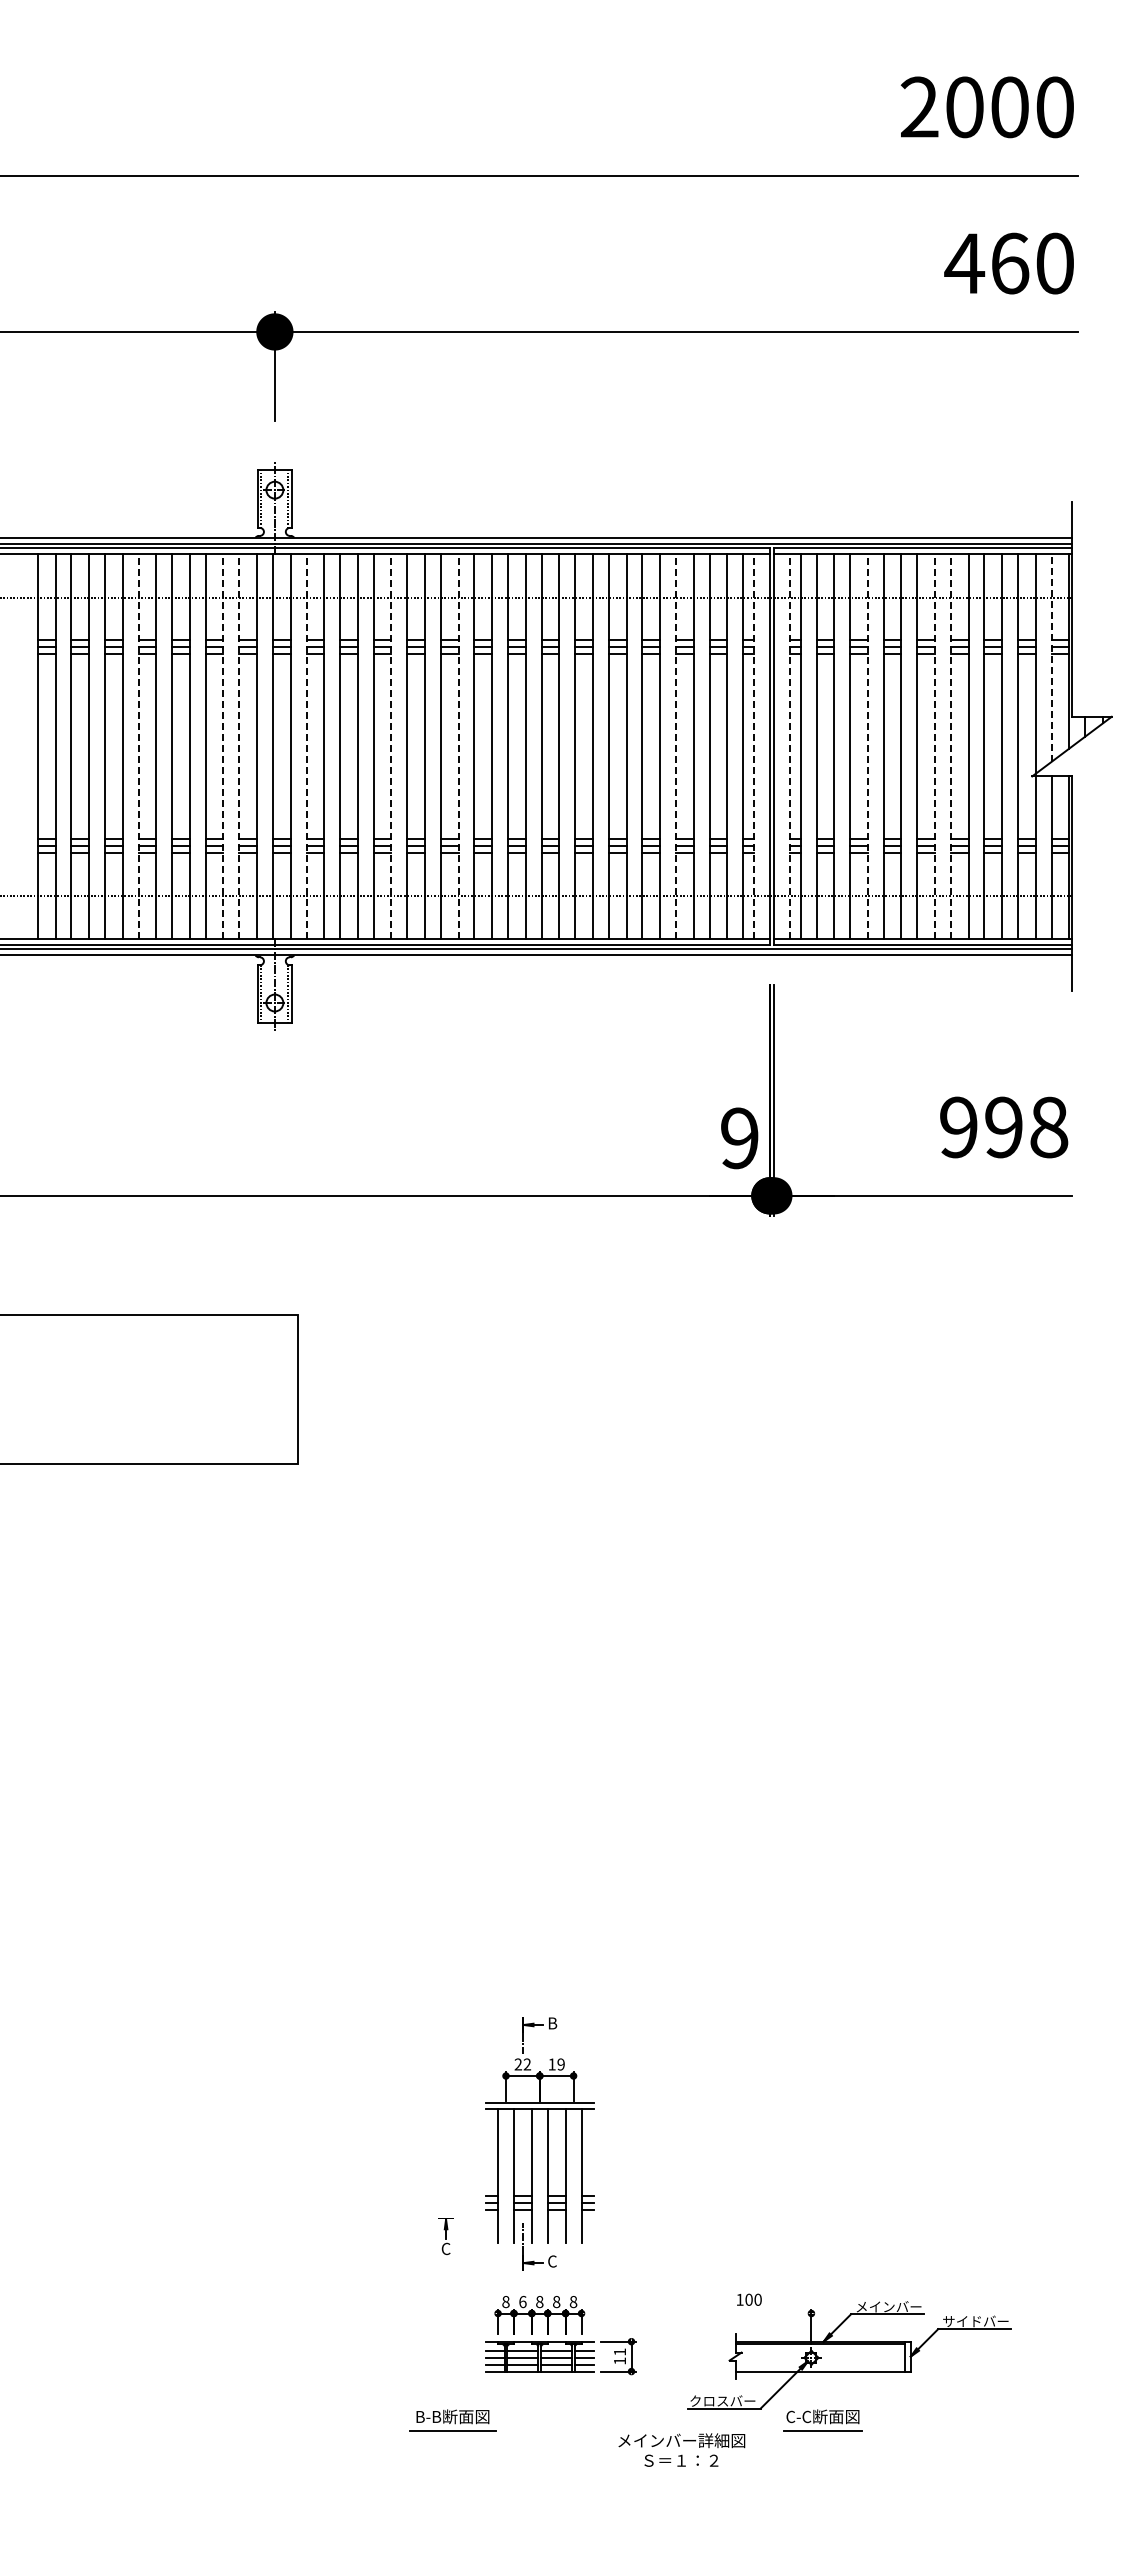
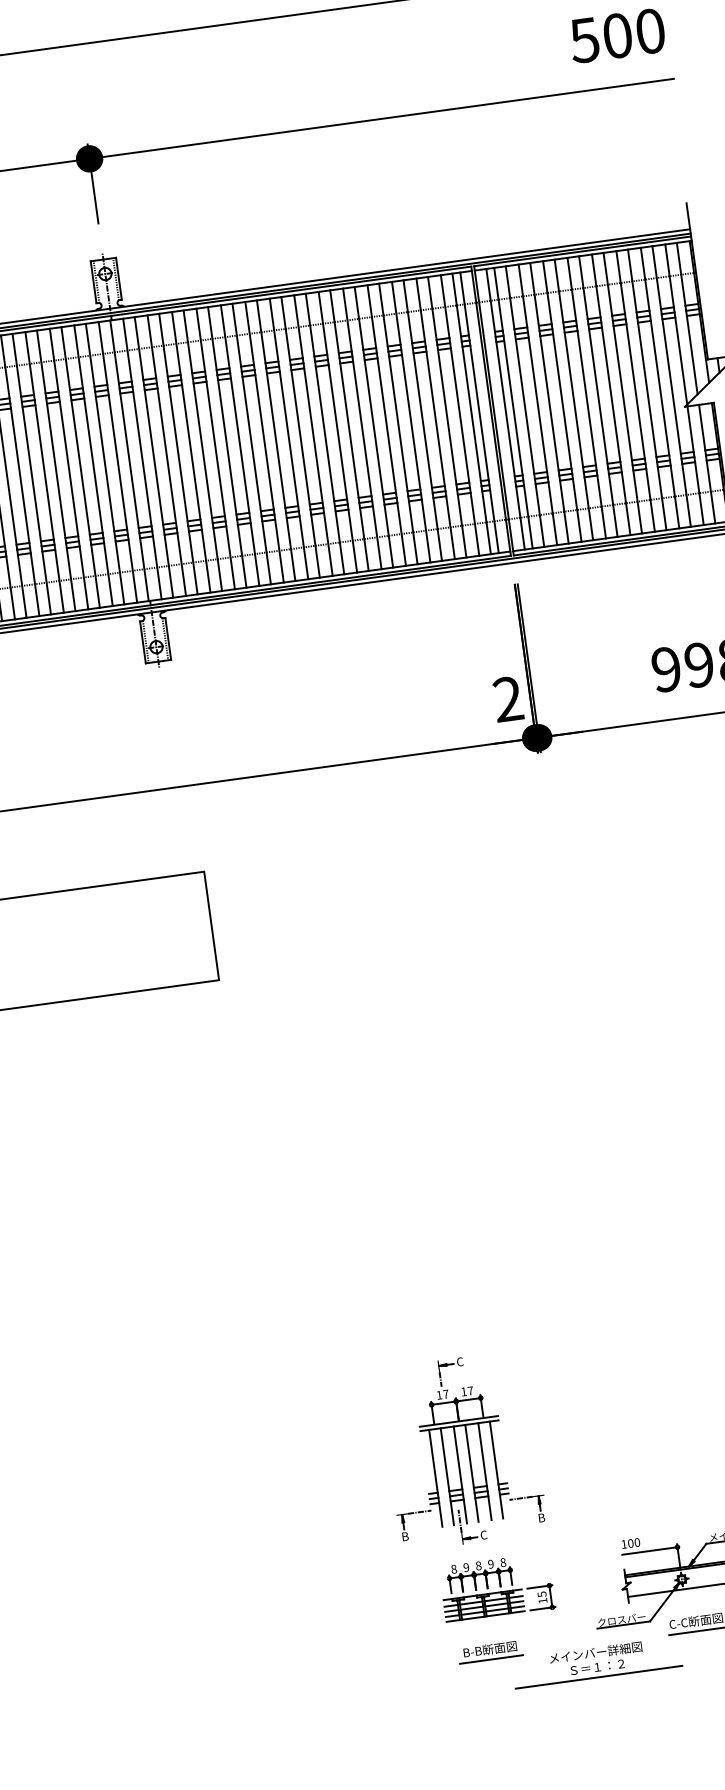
text: (986, 263) -> (600, 38), 460 -> 500
line: (1051, 657) -> (687, 318), dashed -> solid
line: (138, 746) -> (31, 474), dashed -> solid
line: (223, 746) -> (93, 465), dashed -> solid
line: (239, 746) -> (105, 464), dashed -> solid
line: (306, 746) -> (153, 457), dashed -> solid
line: (391, 746) -> (215, 448), dashed -> solid
line: (458, 746) -> (264, 442), dashed -> solid
line: (675, 746) -> (422, 420), dashed -> solid
line: (753, 746) -> (479, 412), dashed -> solid
line: (789, 746) -> (505, 409), dashed -> solid
line: (867, 746) -> (562, 401), dashed -> solid
line: (934, 746) -> (610, 394), dashed -> solid
line: (950, 746) -> (622, 393), dashed -> solid
text: (739, 1138) -> (508, 699), 9 -> 2
text: (552, 2023) -> (460, 1362), B -> C
text: (522, 2064) -> (442, 1394), 22 -> 17
text: (560, 2064) -> (470, 1391), 19 -> 17
line: (470, 2218) -> (419, 1512), added
part: (629, 2243) -> (538, 1514), added
text: (445, 2248) -> (404, 1536), C -> B
text: (522, 2301) -> (466, 1567), 6 -> 9
text: (556, 2302) -> (490, 1564), 8 -> 9
line: (773, 2313) -> (649, 1550), added
text: (620, 2351) -> (542, 1593), 11 -> 15
part: (452, 2420) -> (490, 1652), moved
line: (681, 2474) -> (599, 1677), added

